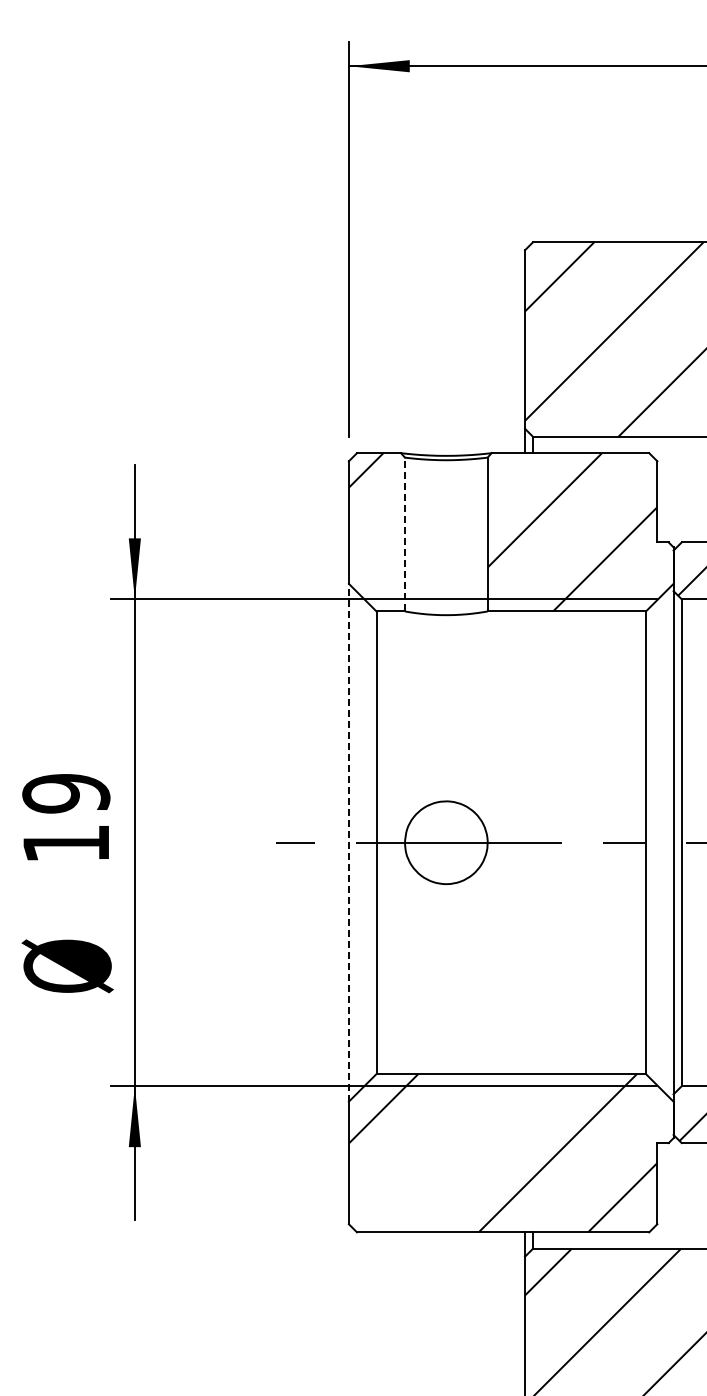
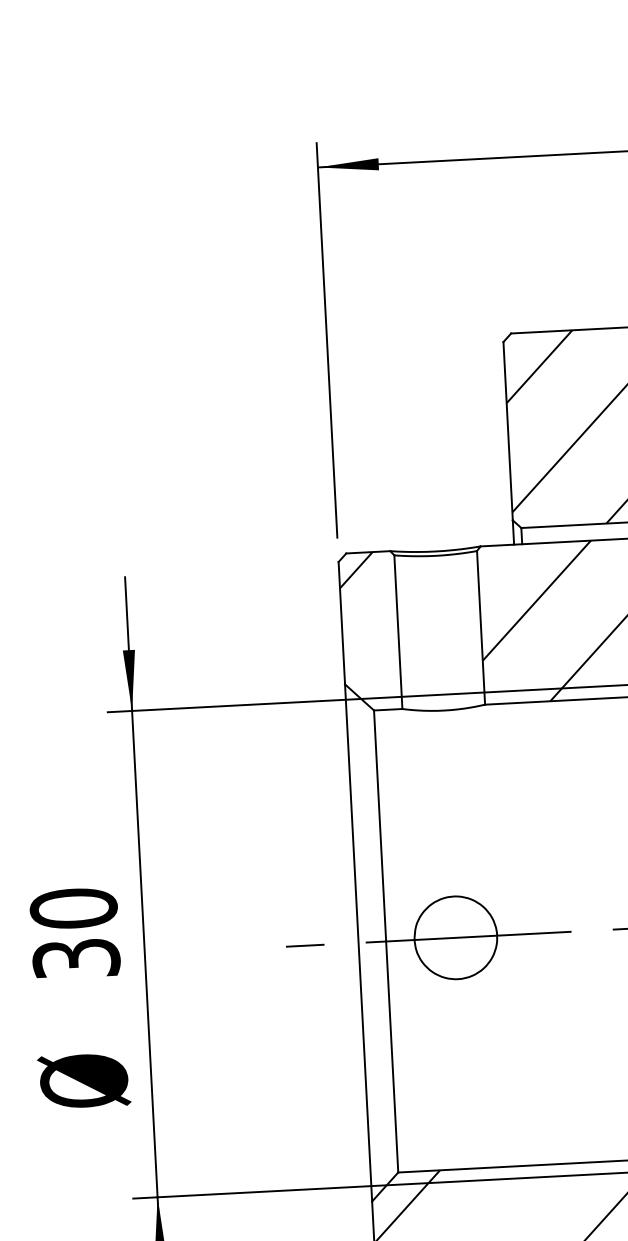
line: (404, 534) -> (397, 632), dashed -> solid
text: (66, 817) -> (75, 932), 19 -> 30
line: (348, 842) -> (358, 942), dashed -> solid

